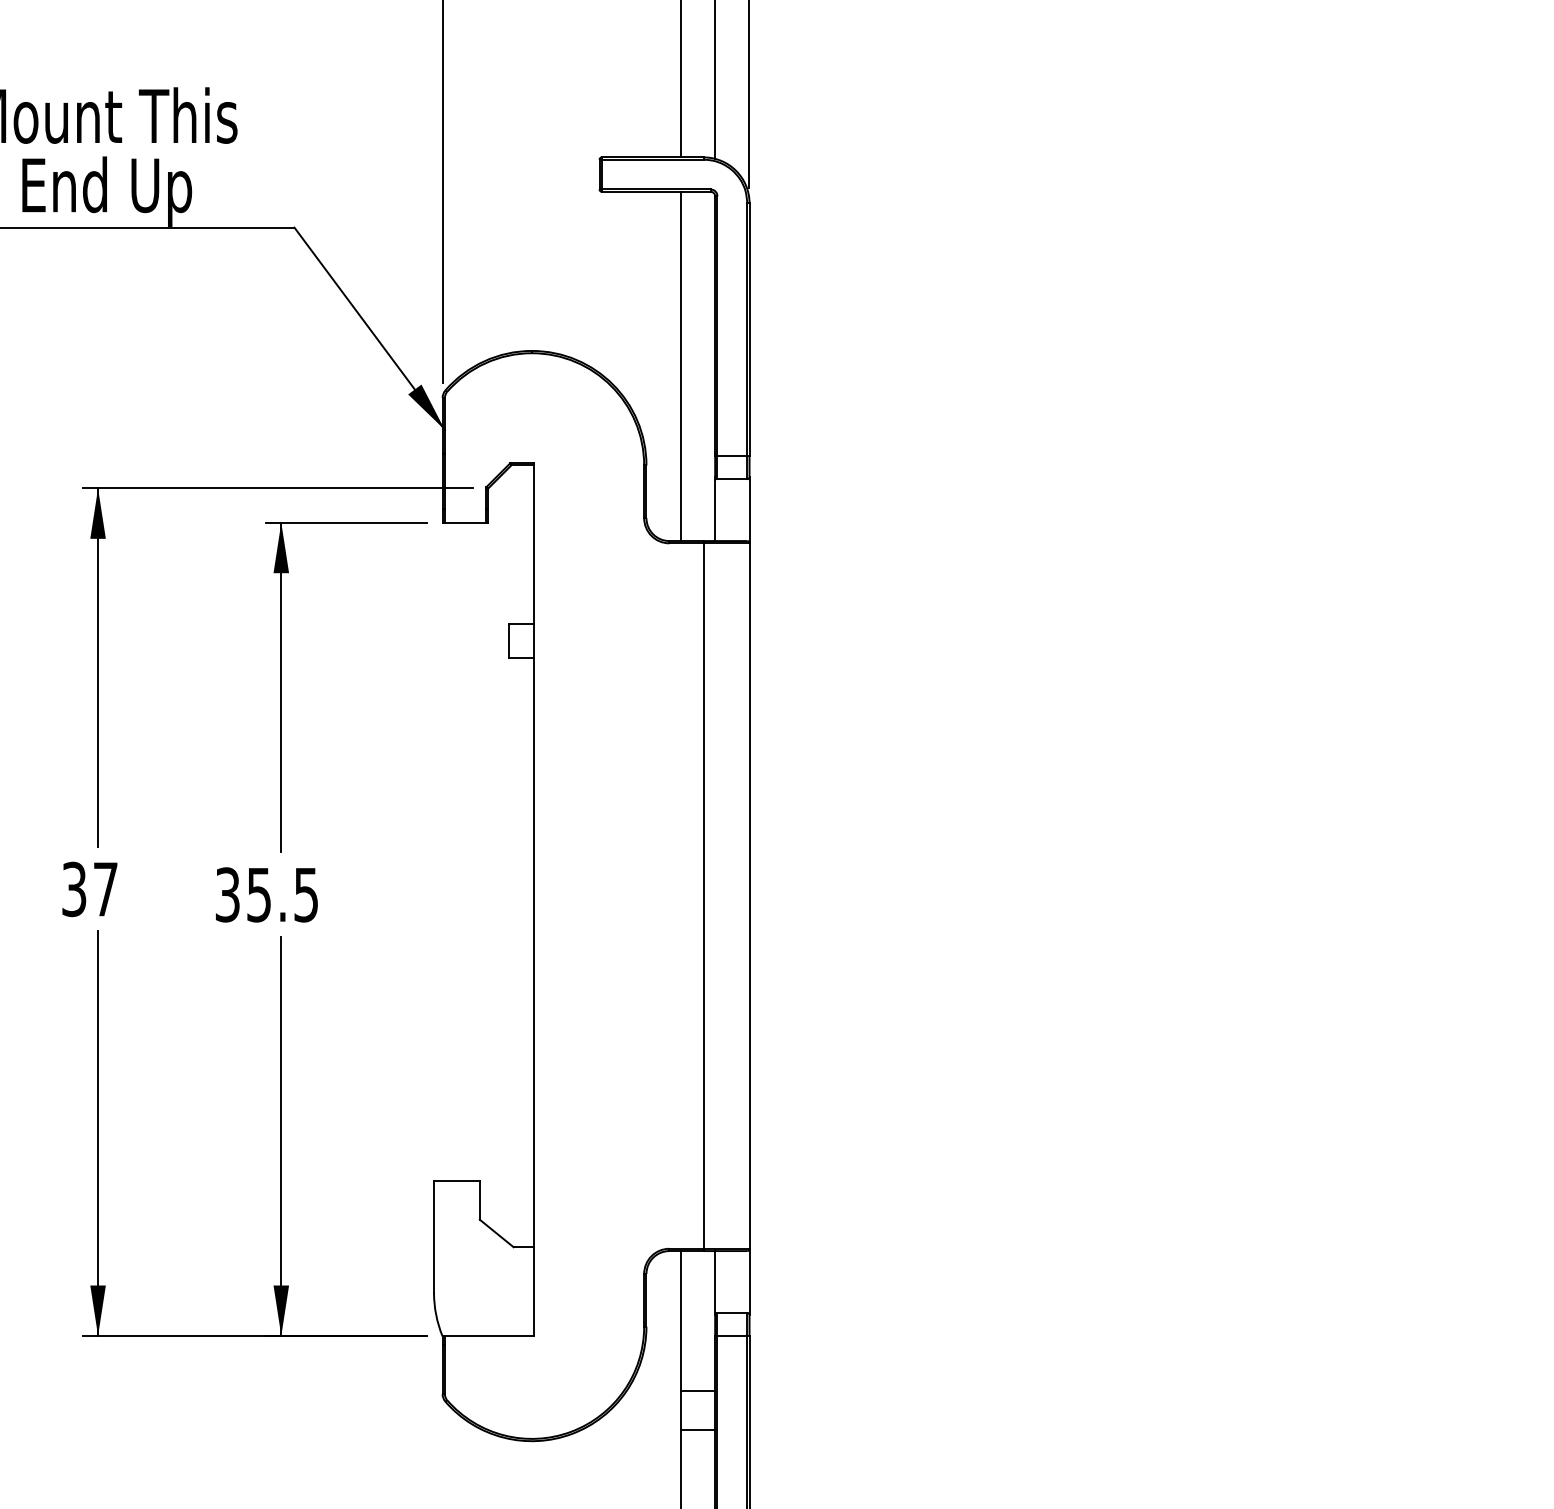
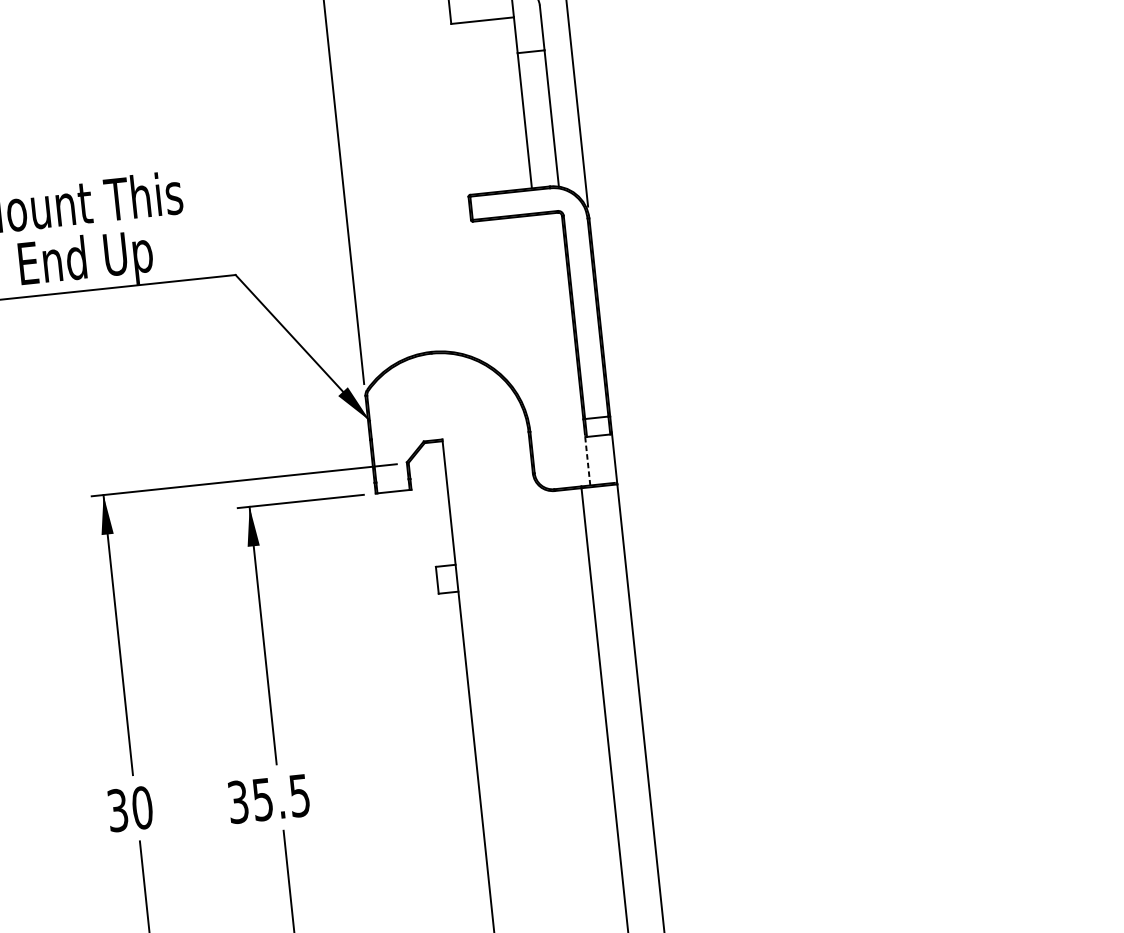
line: (680, 366) -> (548, 351), removed
line: (715, 508) -> (587, 459), solid -> dashed
text: (105, 889) -> (142, 807), 37 -> 30

